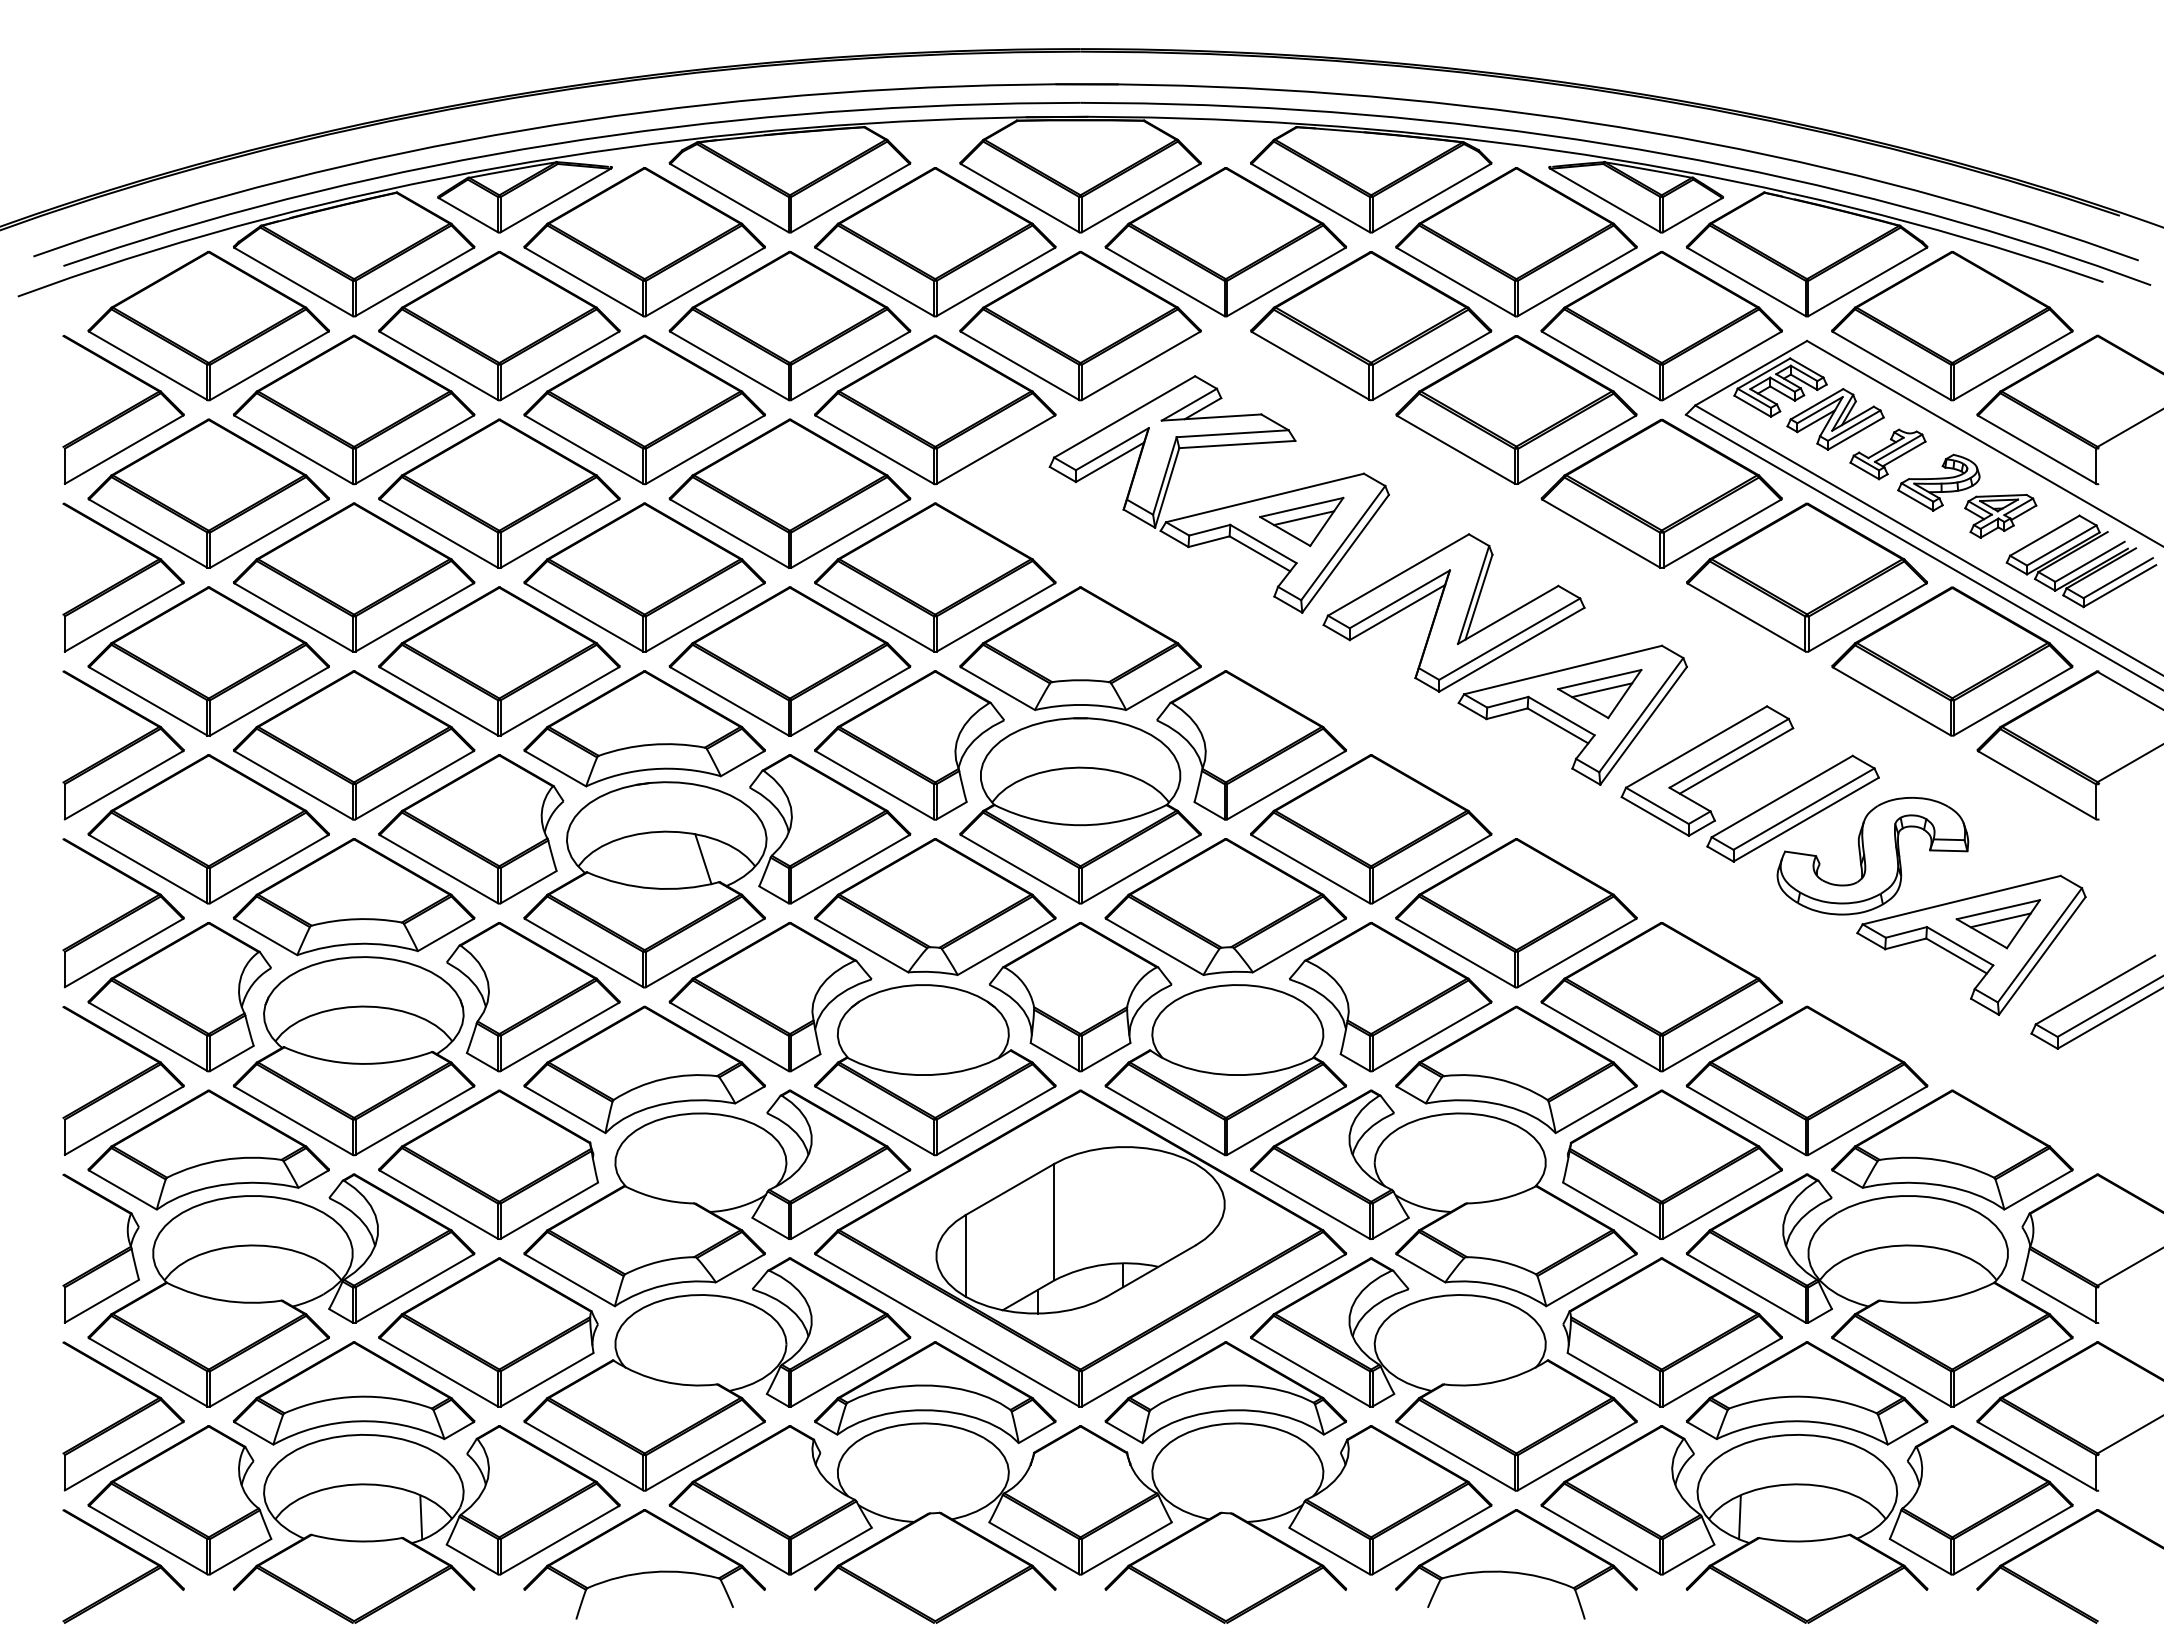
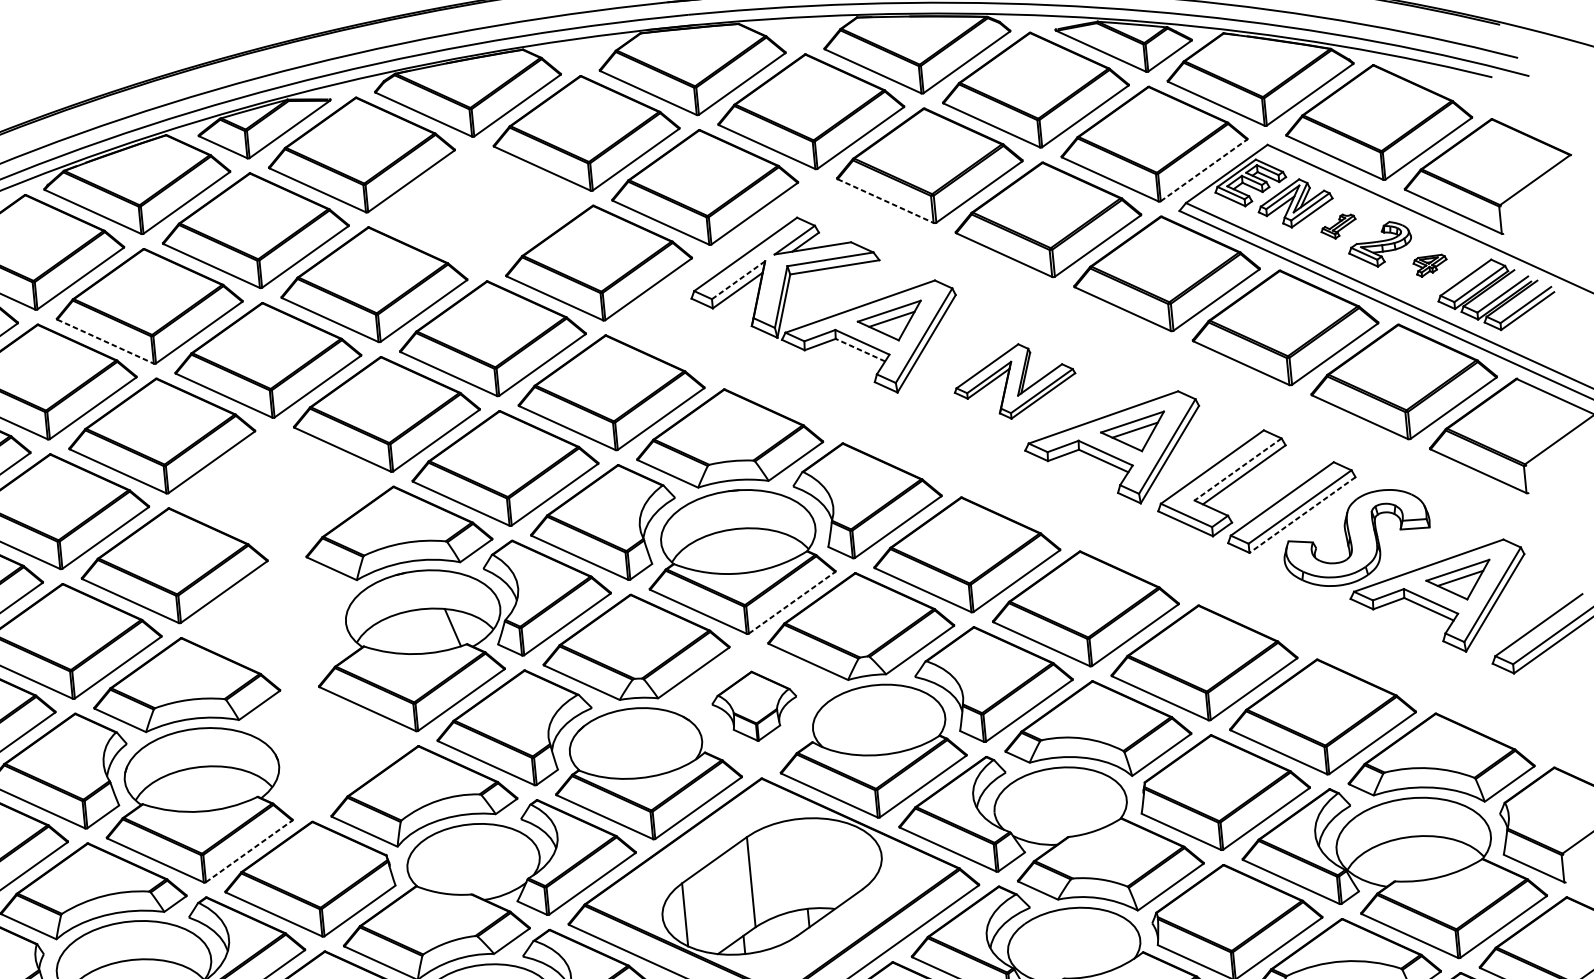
part: (789, 326) -> (479, 209), removed
line: (1310, 365) -> (885, 200), solid -> dashed
line: (1722, 365) -> (1204, 170), solid -> dashed
line: (1111, 449) -> (737, 280), solid -> dashed
line: (294, 450) -> (106, 342), solid -> dashed
part: (1887, 454) -> (1338, 226), size x0.6
part: (2000, 515) -> (1430, 265), size x0.6
line: (1259, 553) -> (860, 349), solid -> dashed
part: (1453, 612) -> (1014, 381), size x0.6
part: (499, 661) -> (280, 490), removed
line: (1729, 753) -> (1238, 469), solid -> dashed
line: (1806, 819) -> (1302, 514), solid -> dashed
part: (471, 829) -> (271, 621), removed
line: (1141, 868) -> (792, 602), solid -> dashed
part: (533, 997) -> (331, 747), removed
part: (1080, 997) -> (754, 706), size x0.6
line: (415, 1120) -> (249, 851), solid -> dashed

